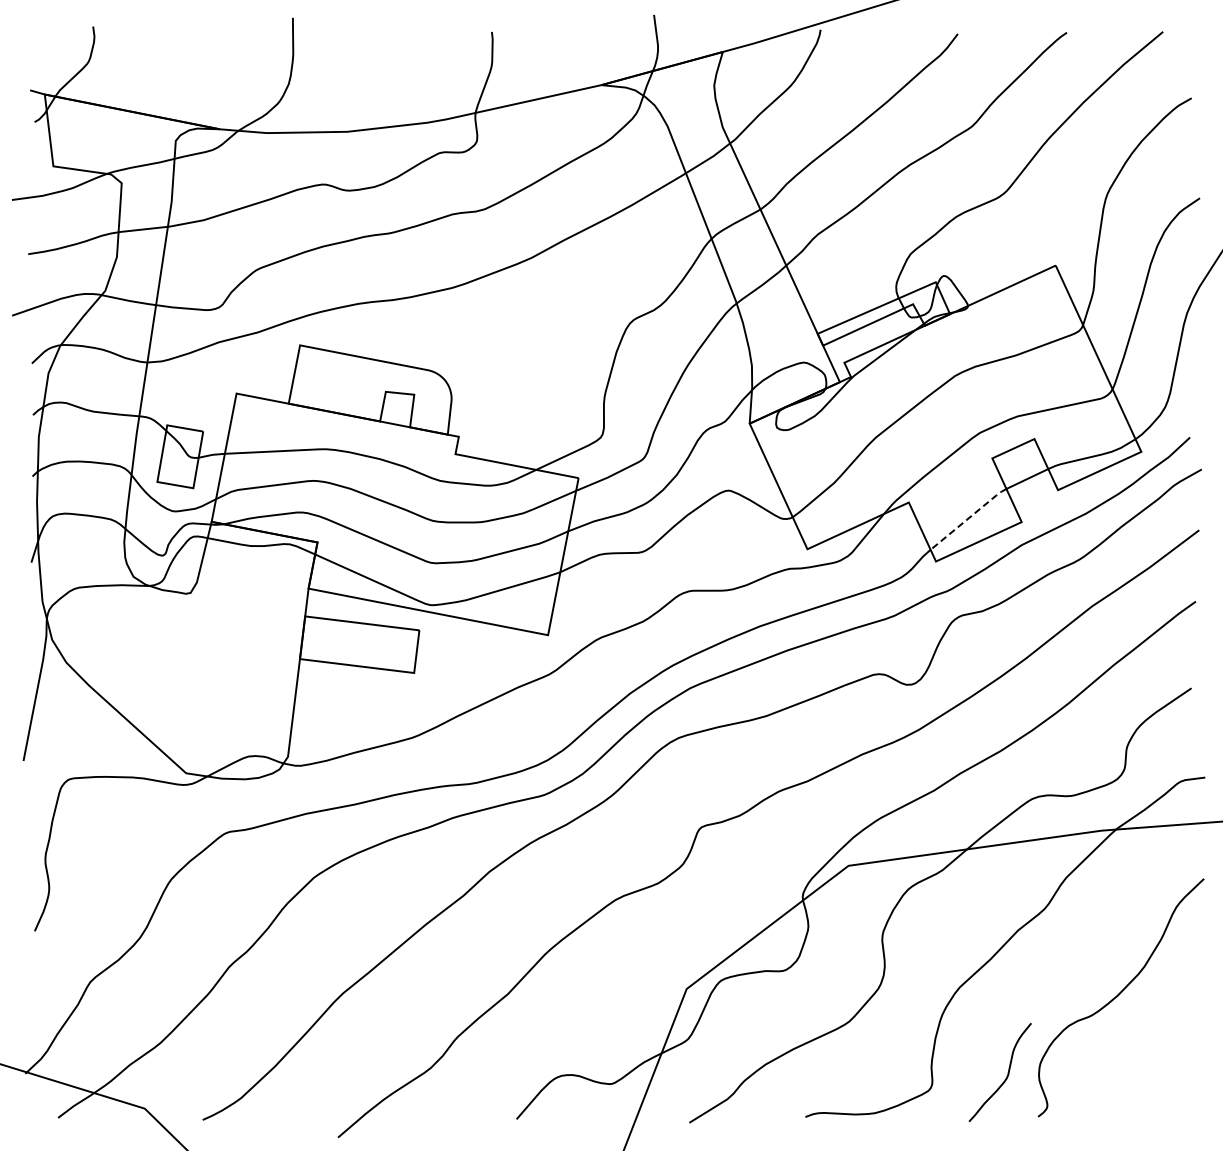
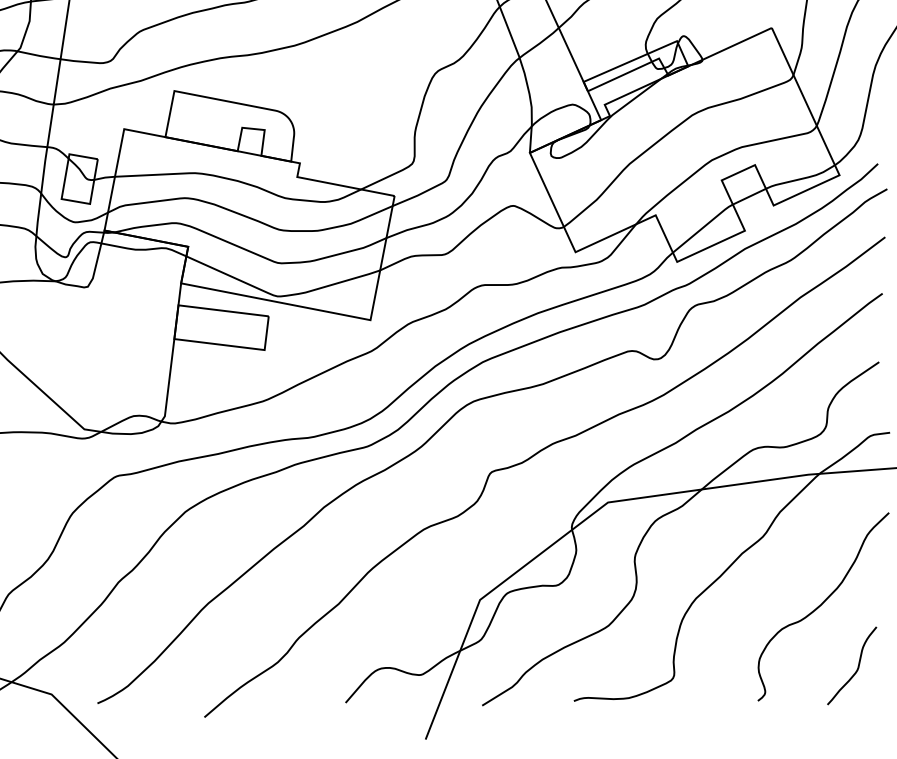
line: (969, 518) -> (703, 227), dashed -> solid
curve: (1007, 1072) -> (857, 665), moved

